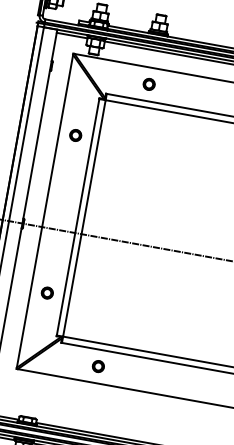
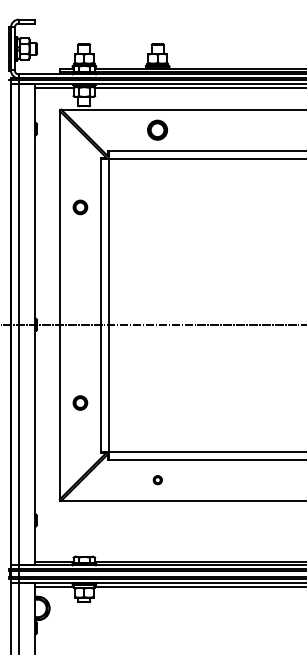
part: (149, 83) -> (157, 129), size x1.4
part: (98, 365) -> (157, 479), size x0.6

